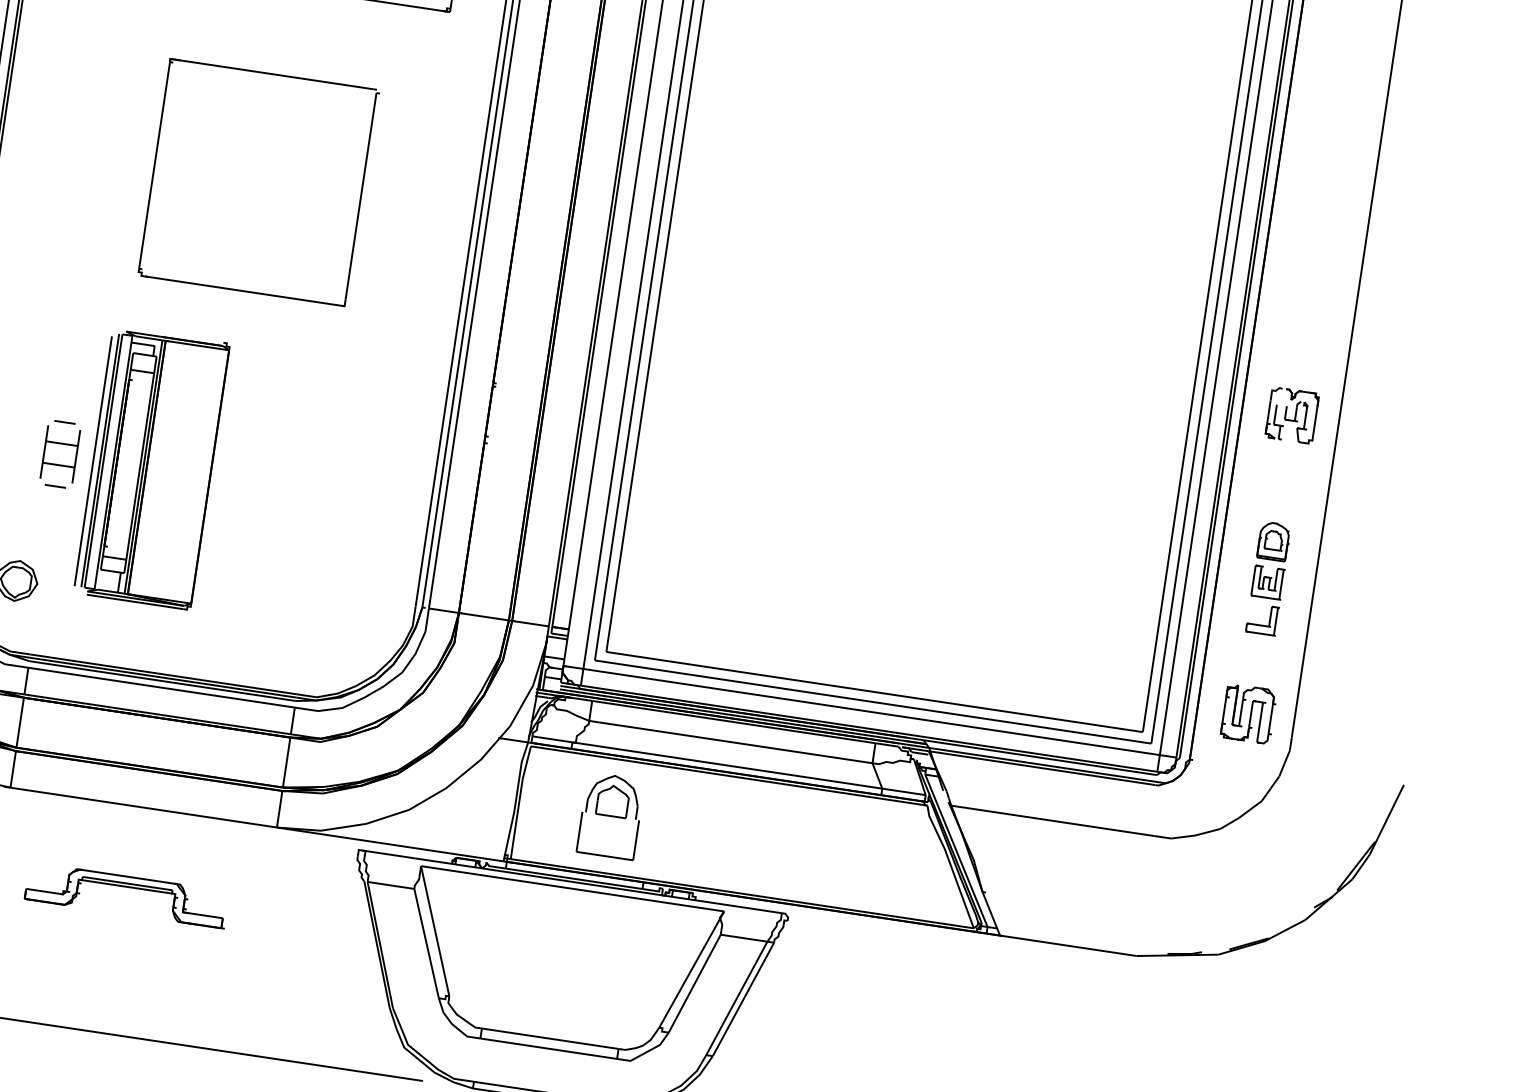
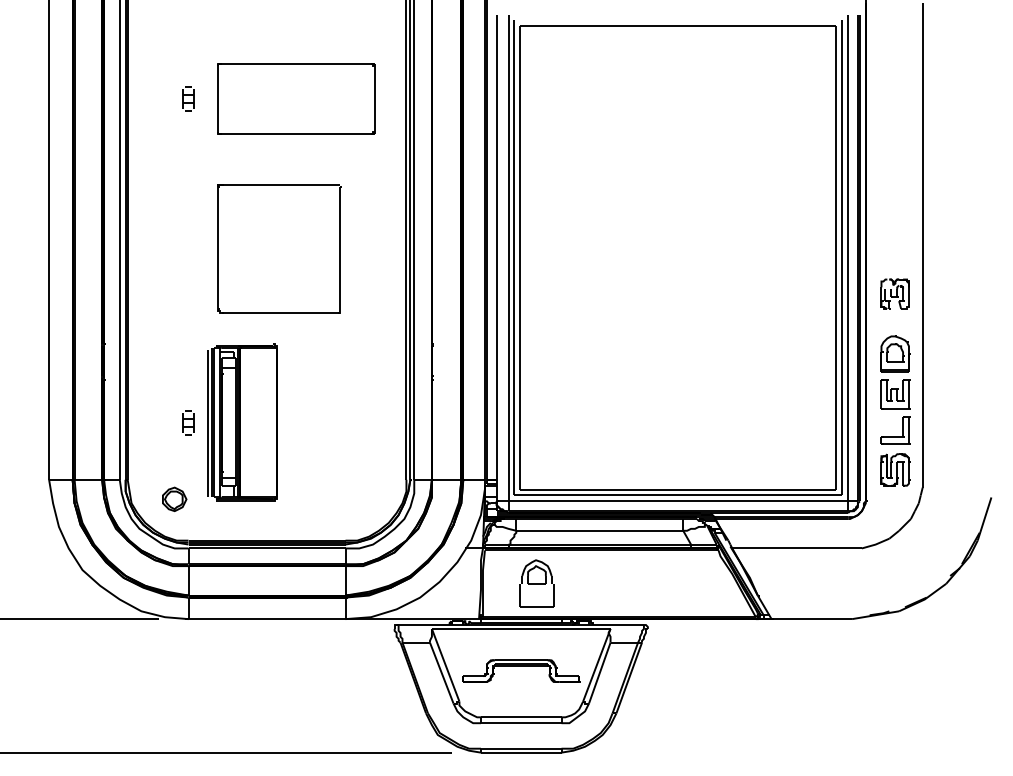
part: (60, 453) -> (188, 422), size x0.62
part: (1268, 577) -> (895, 389), size x1.67
part: (126, 894) -> (521, 670), moved

